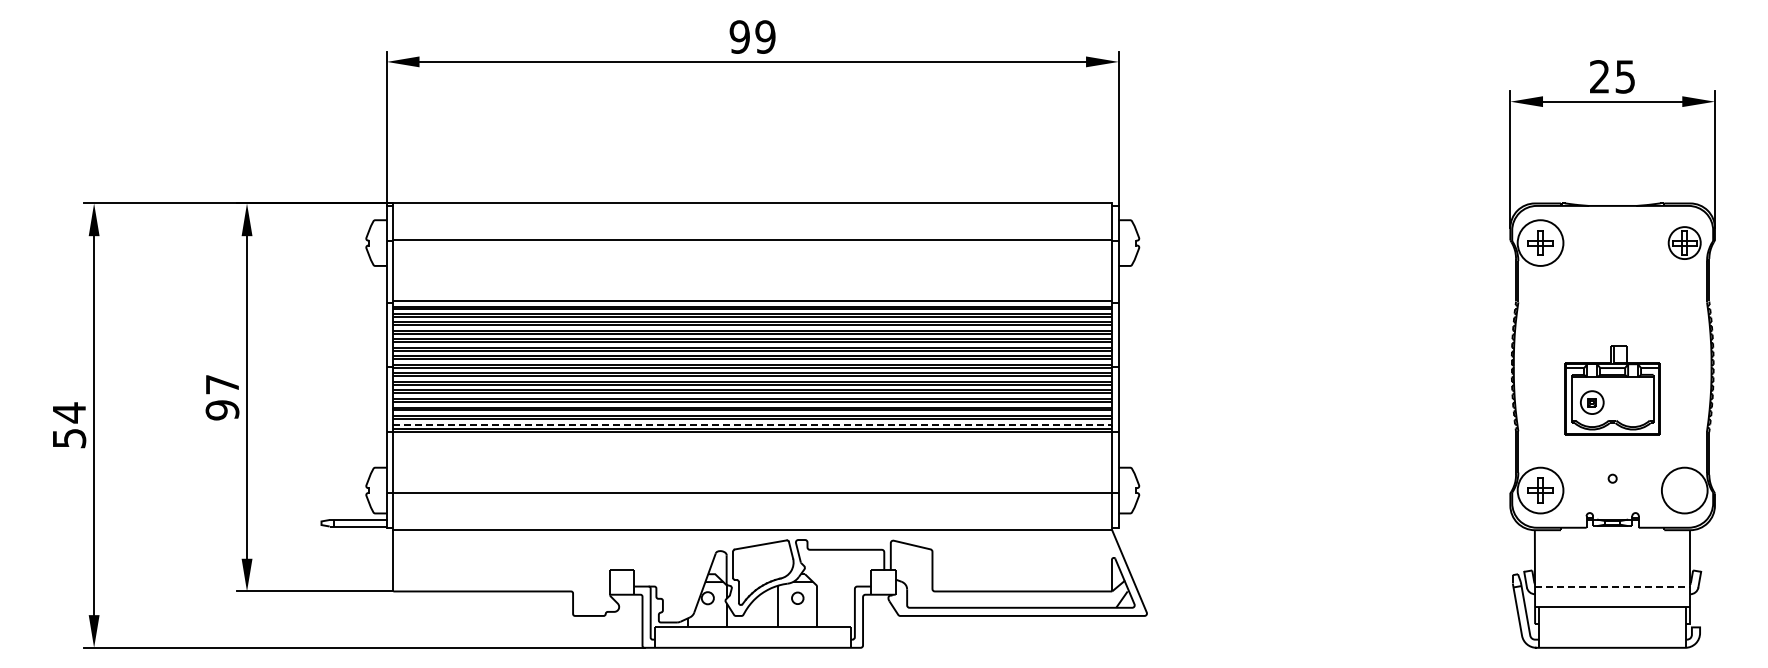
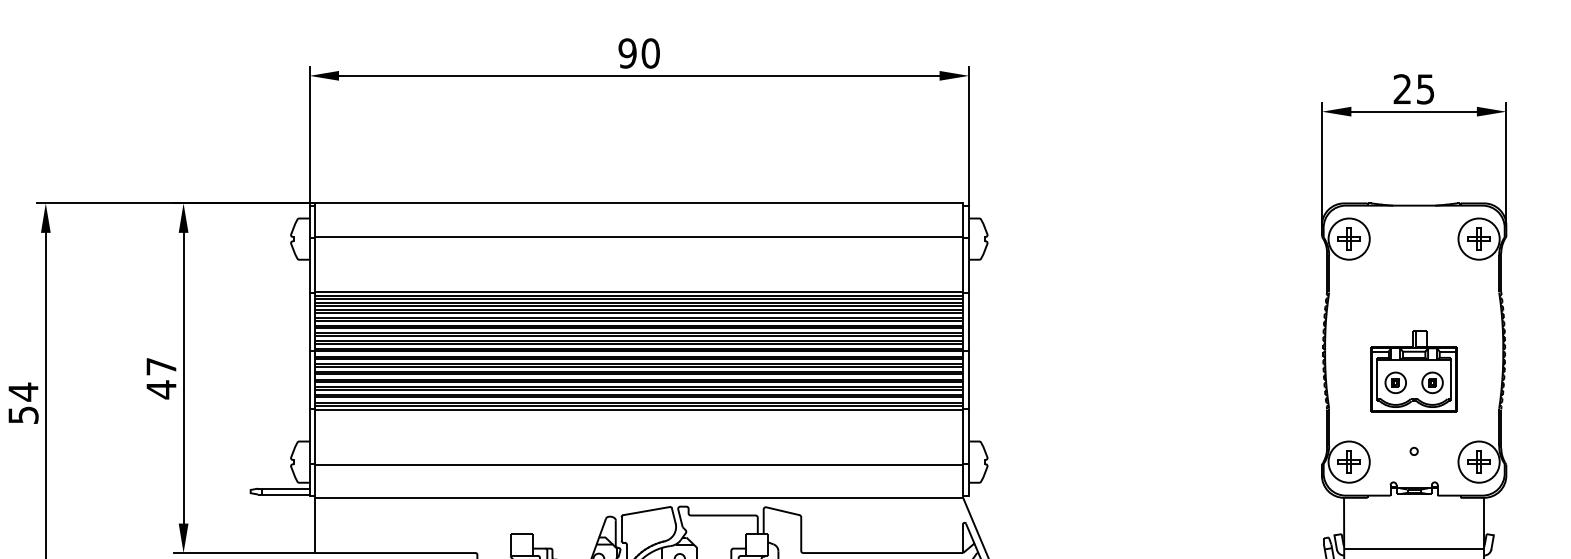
text: (765, 36) -> (650, 52), 99 -> 90
circle: (1684, 242) -> (1478, 238), size x1.43
part: (1632, 402) -> (1432, 382), added
text: (222, 410) -> (161, 389), 97 -> 47
line: (753, 424) -> (639, 402), dashed -> solid
part: (1684, 490) -> (1478, 462), added
line: (1612, 586) -> (1414, 548), dashed -> solid

